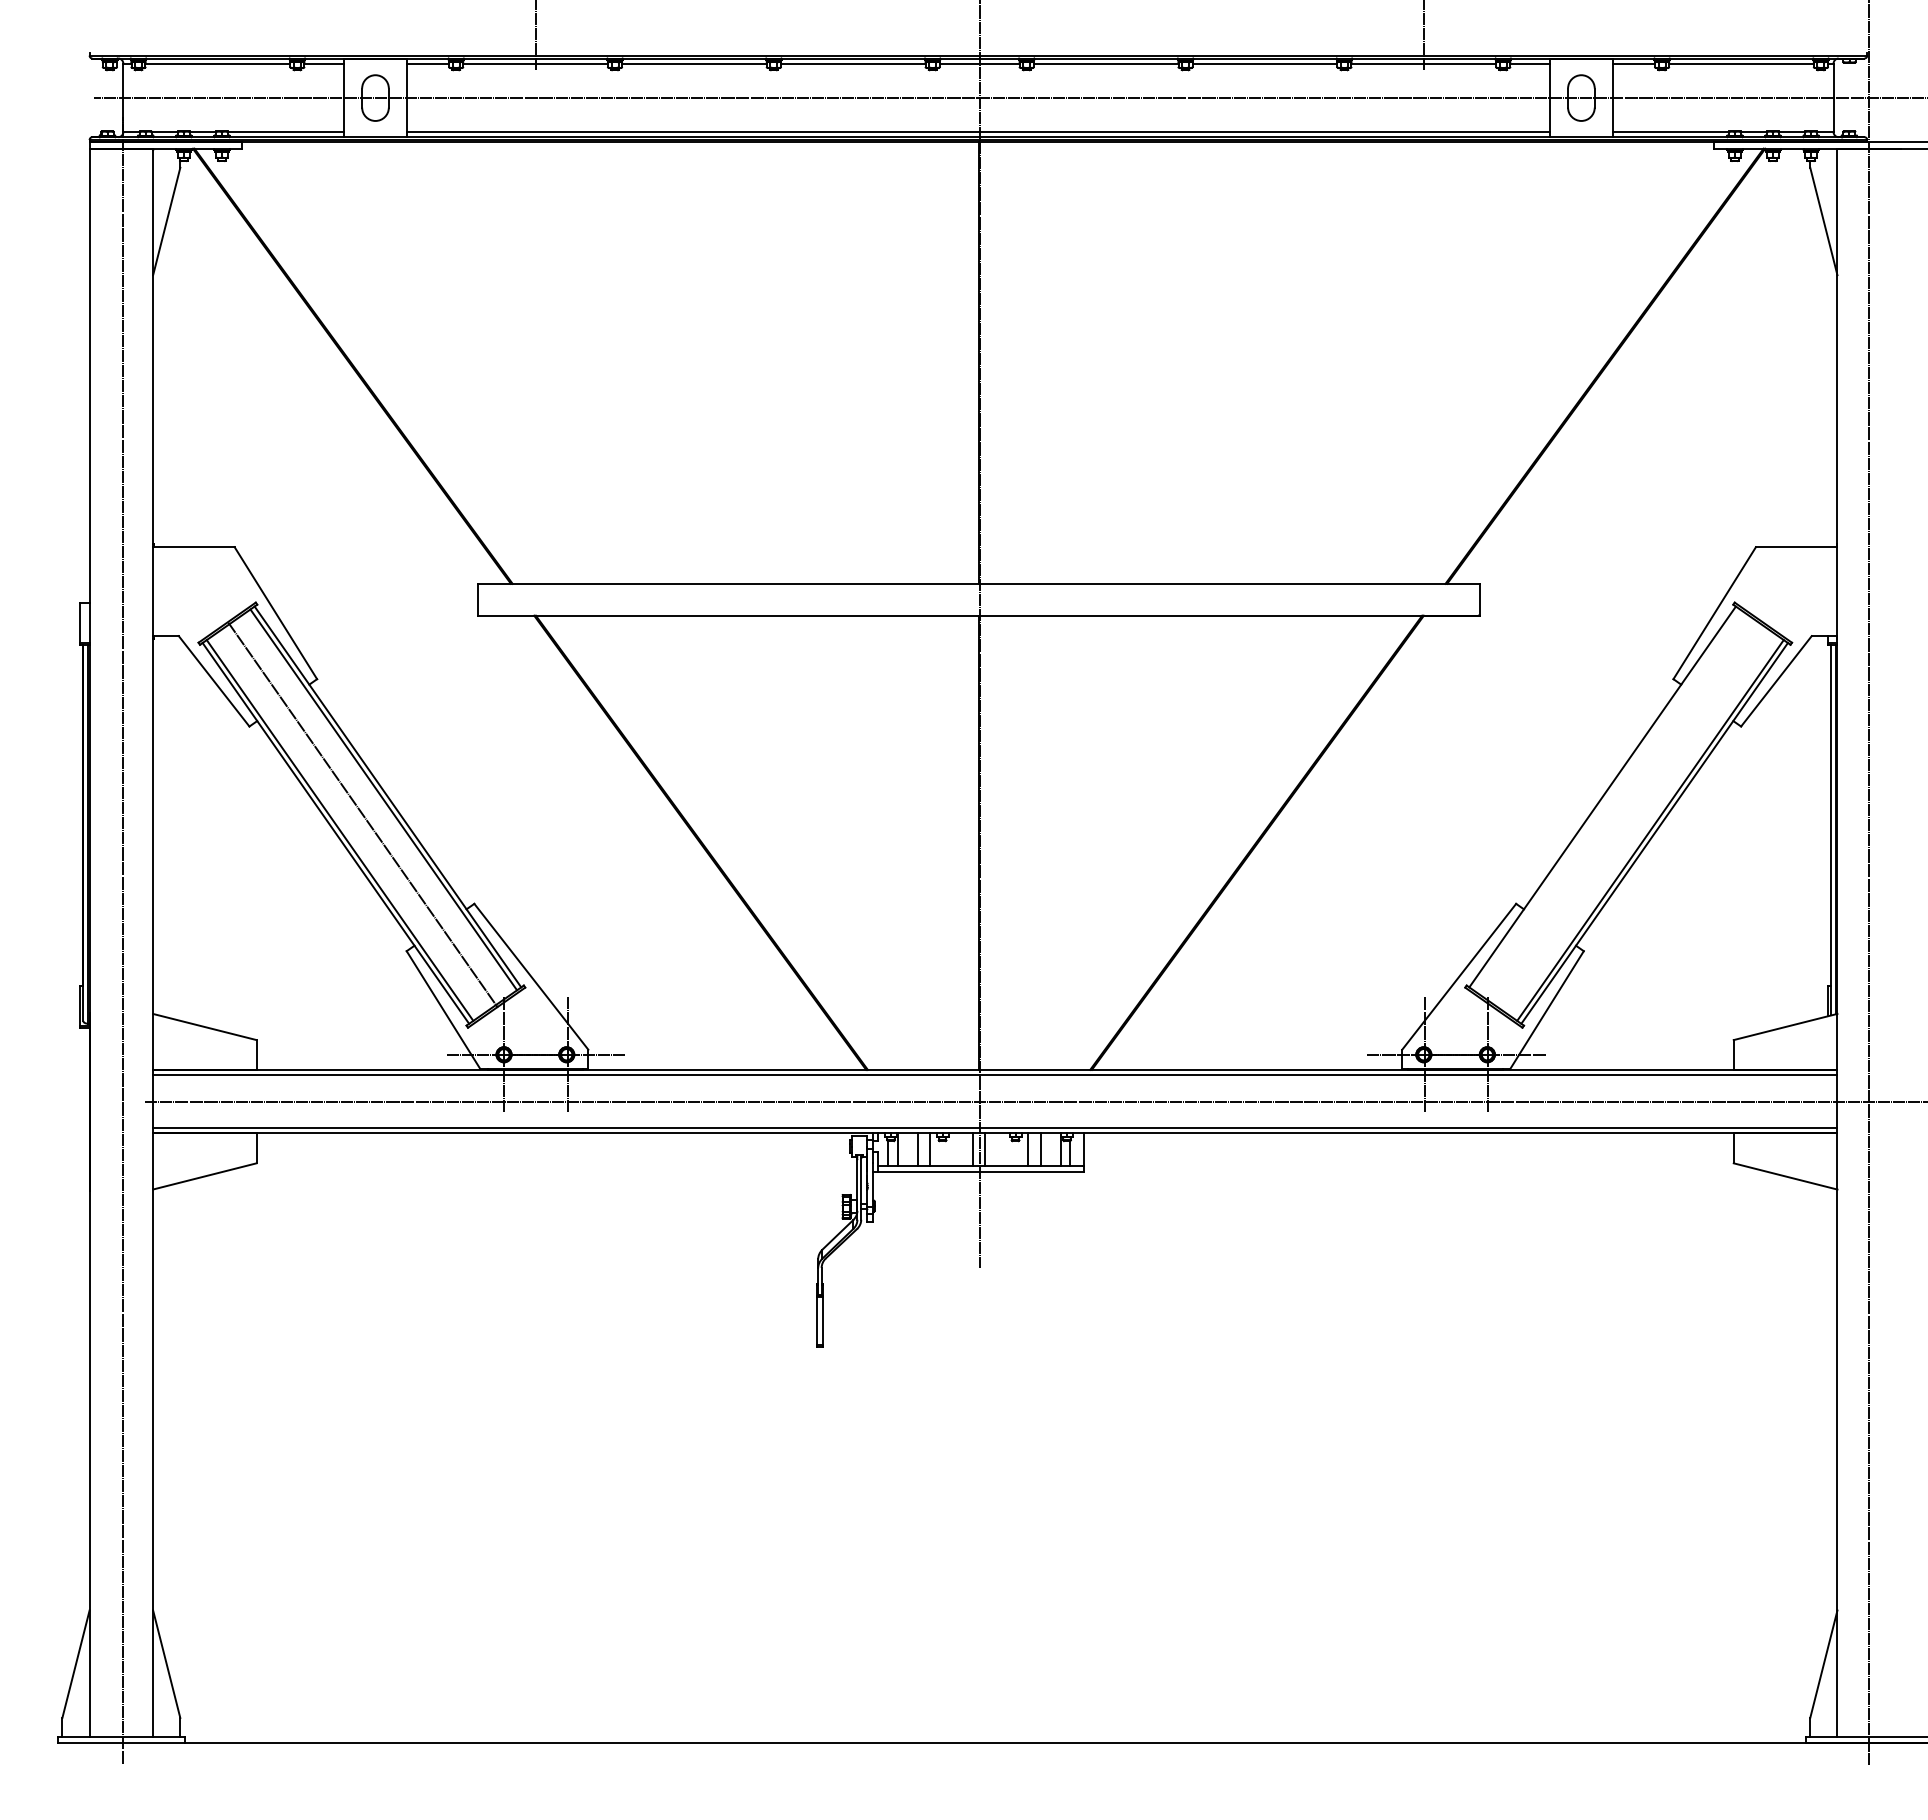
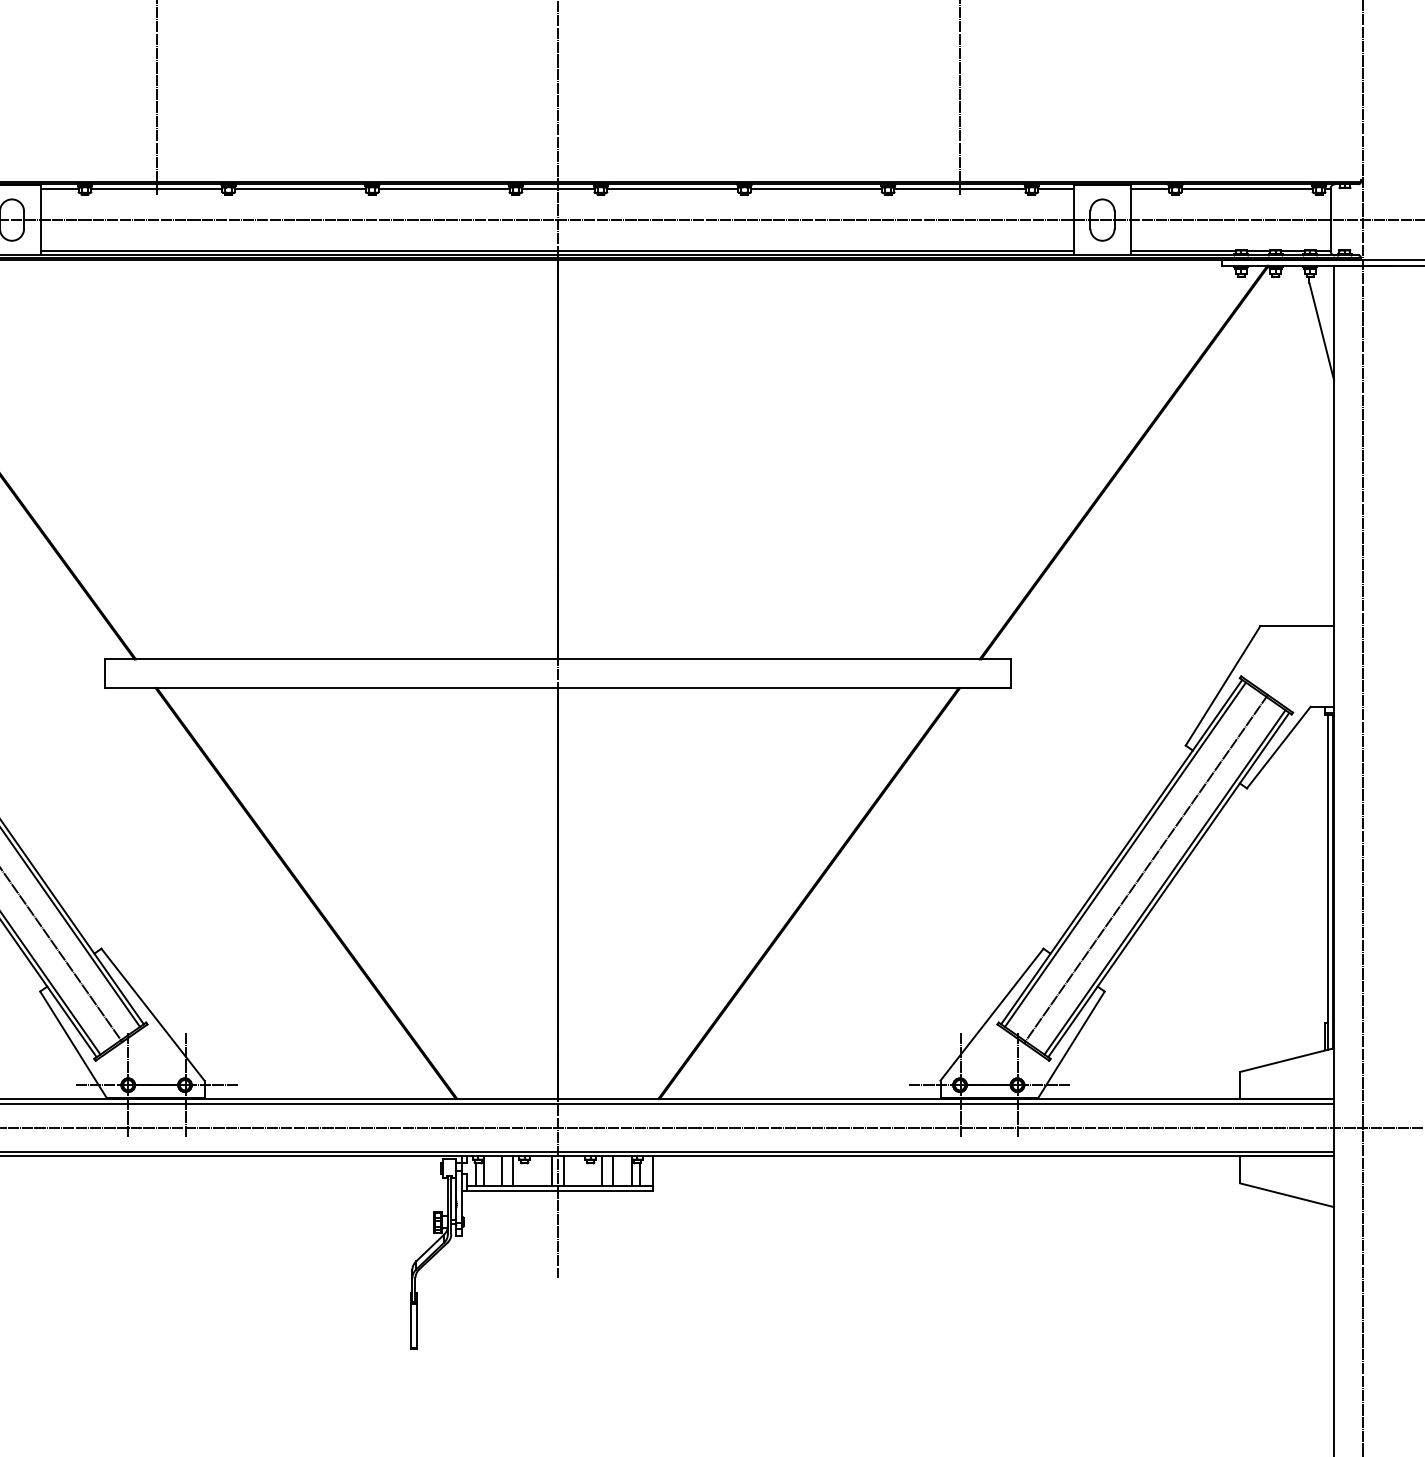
line: (1606, 799) -> (1125, 854), added
line: (1629, 814) -> (1146, 867), added

